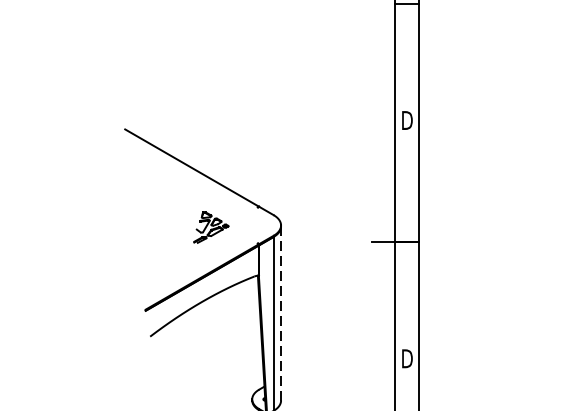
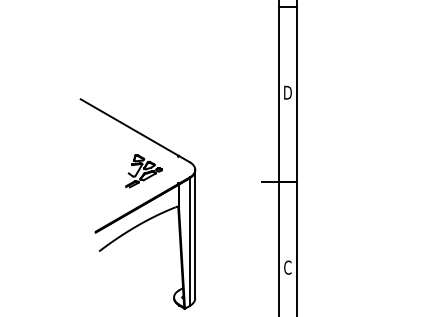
part: (210, 227) -> (143, 171), size x1.43
line: (281, 313) -> (195, 234), dashed -> solid
text: (406, 358) -> (287, 267), D -> C

